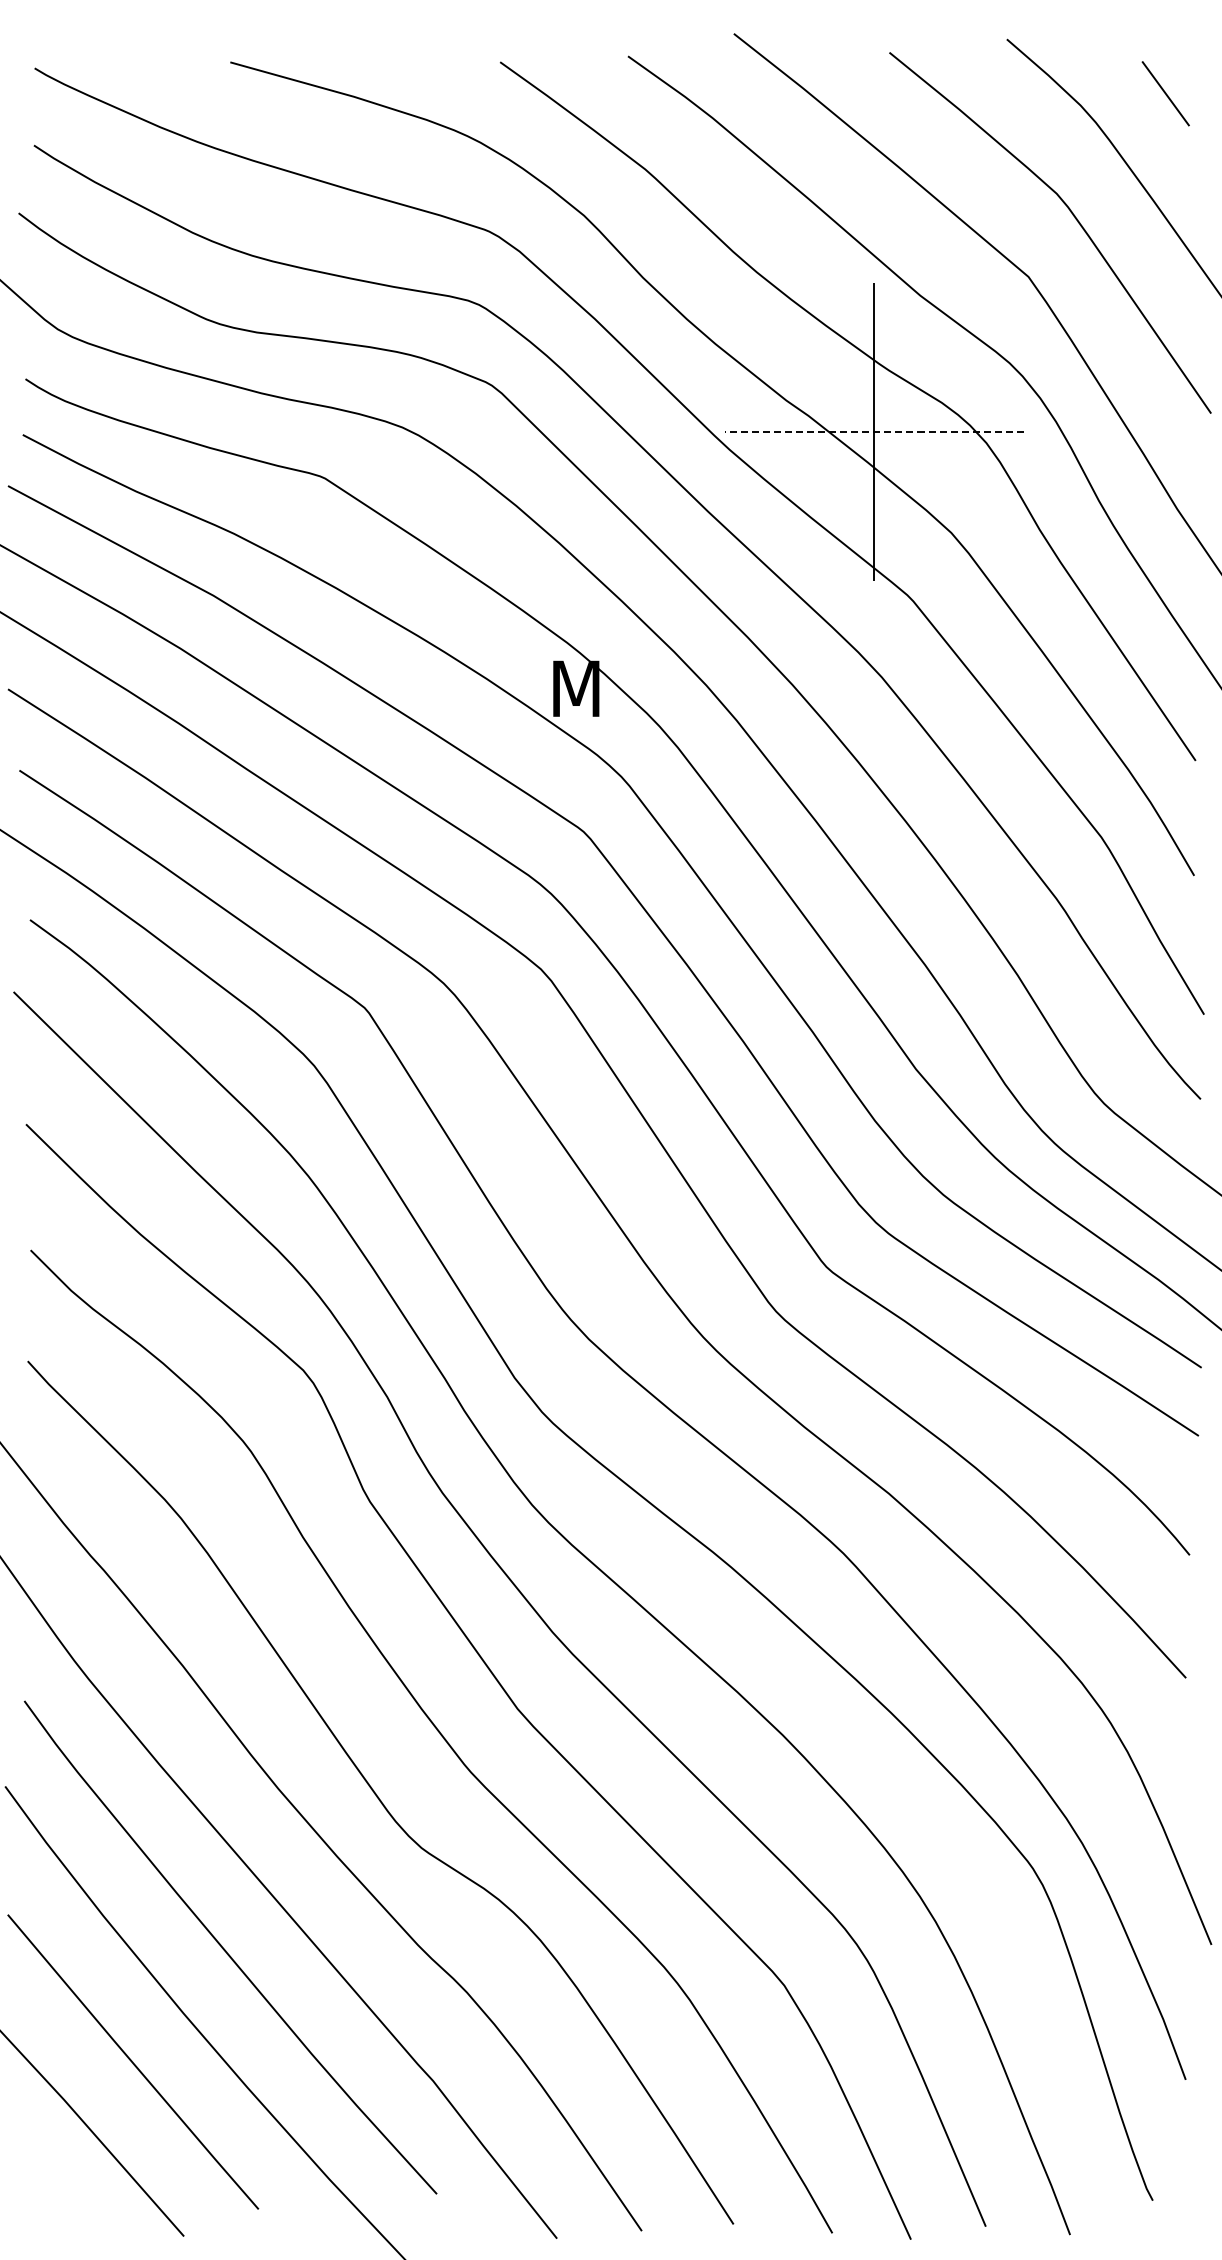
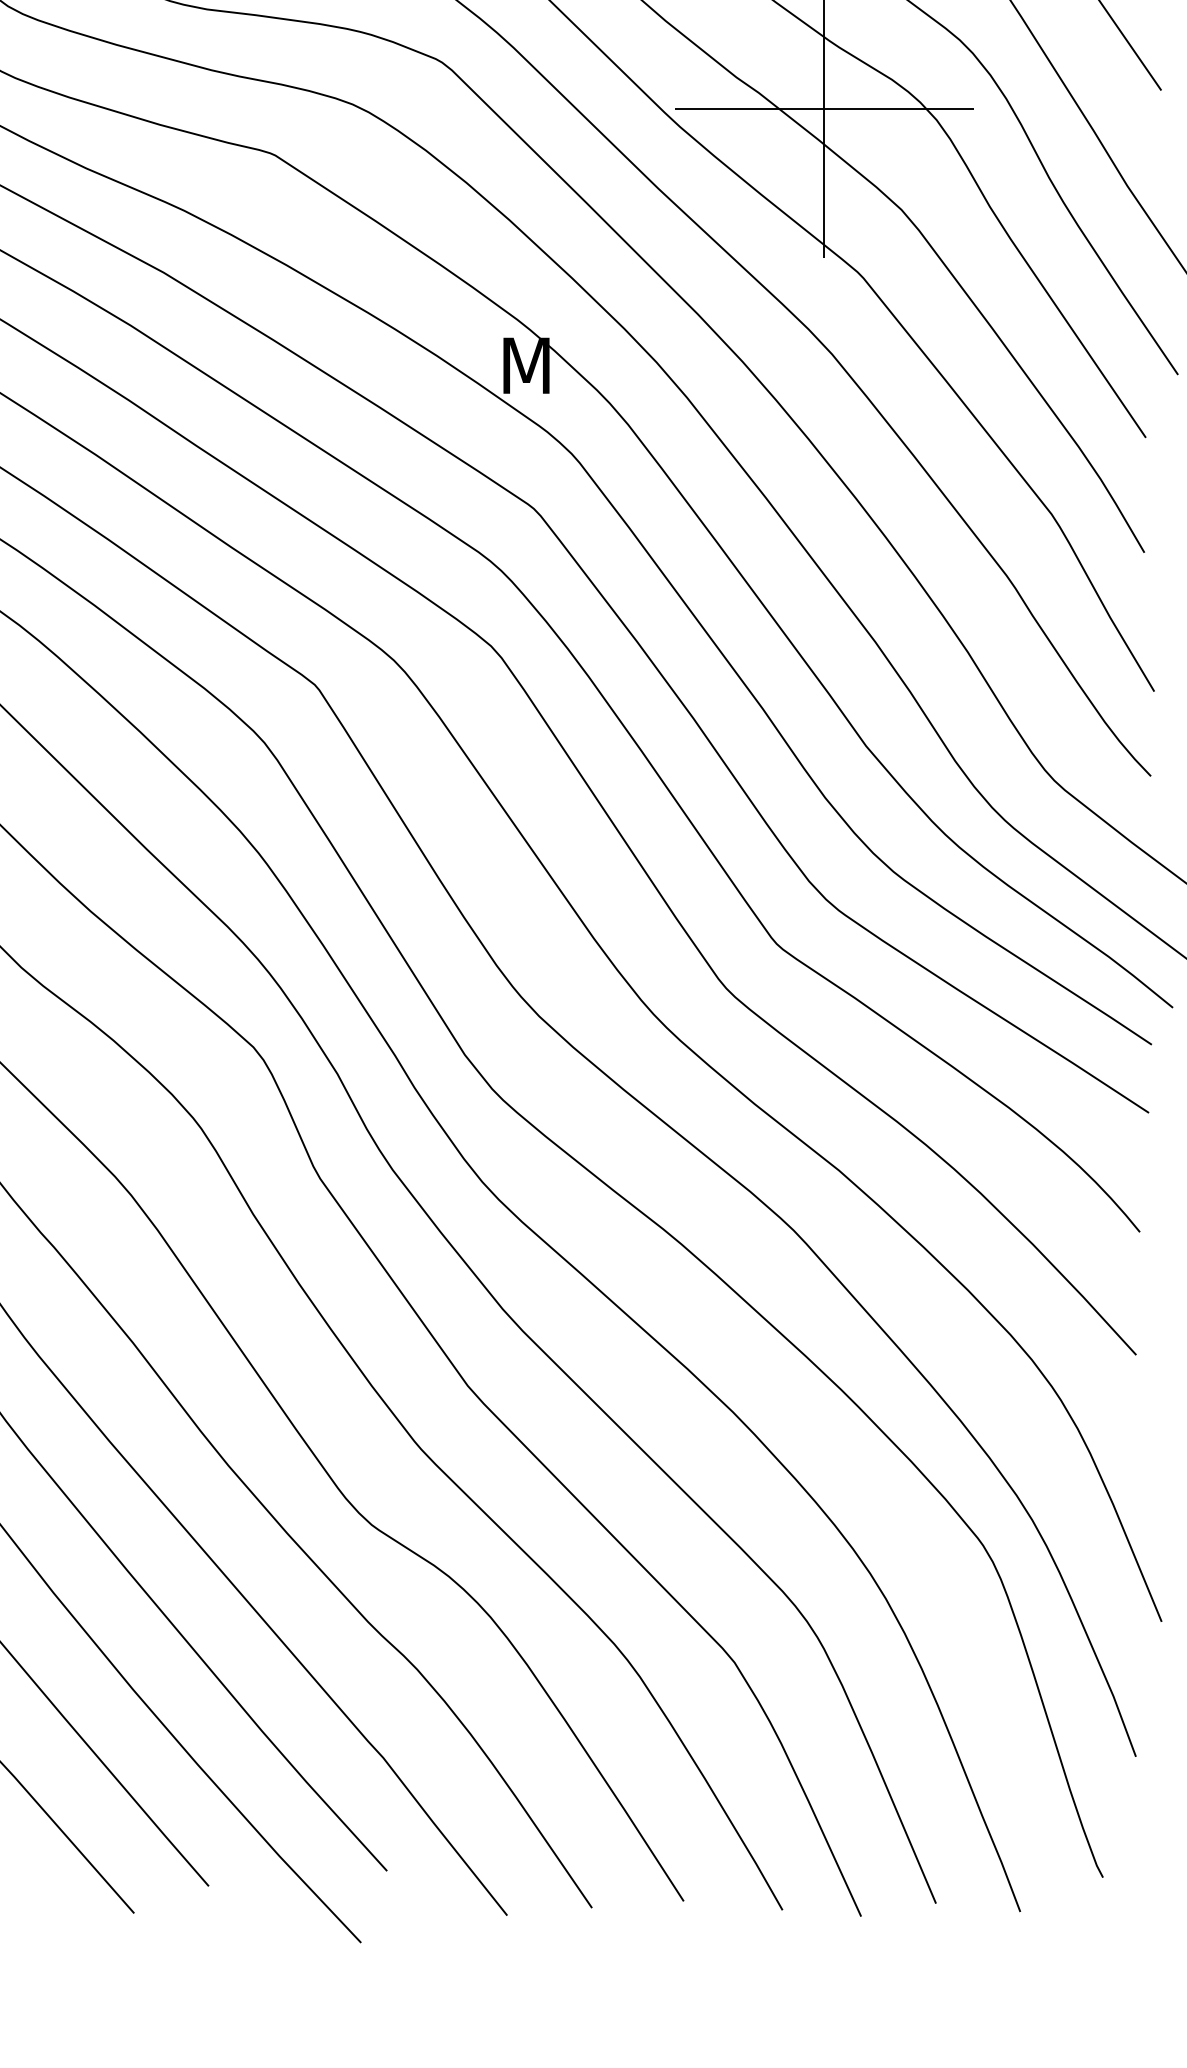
line: (873, 431) -> (823, 108), dashed -> solid

